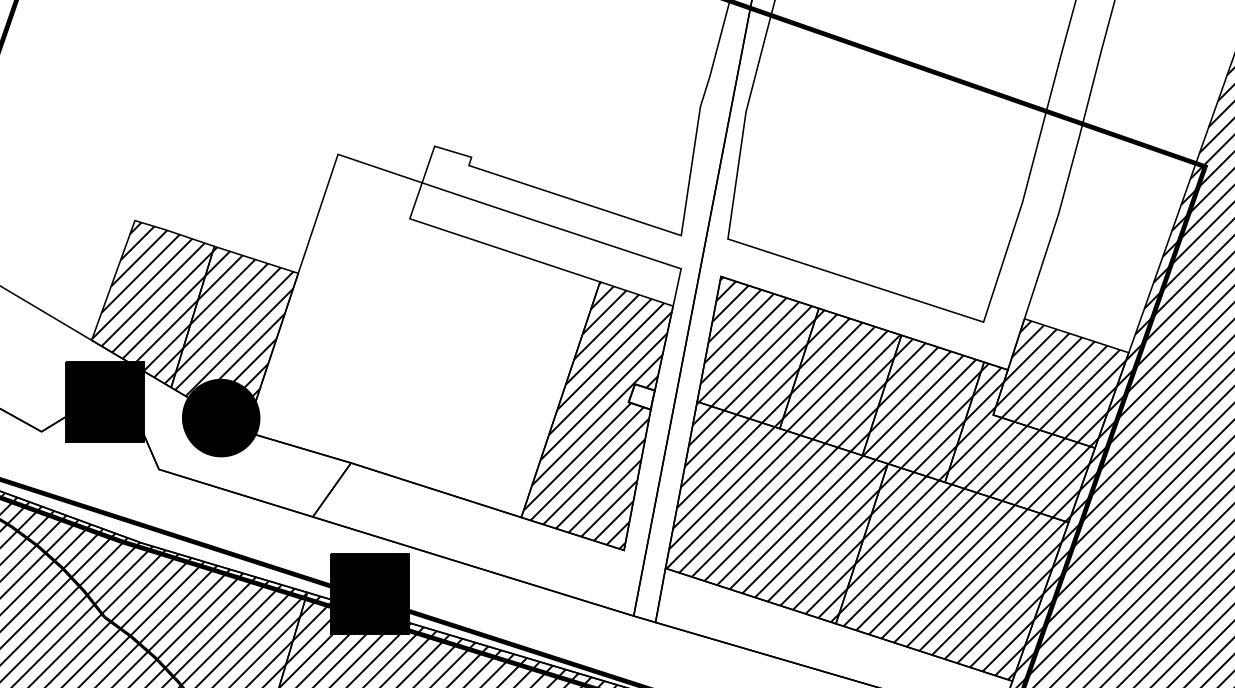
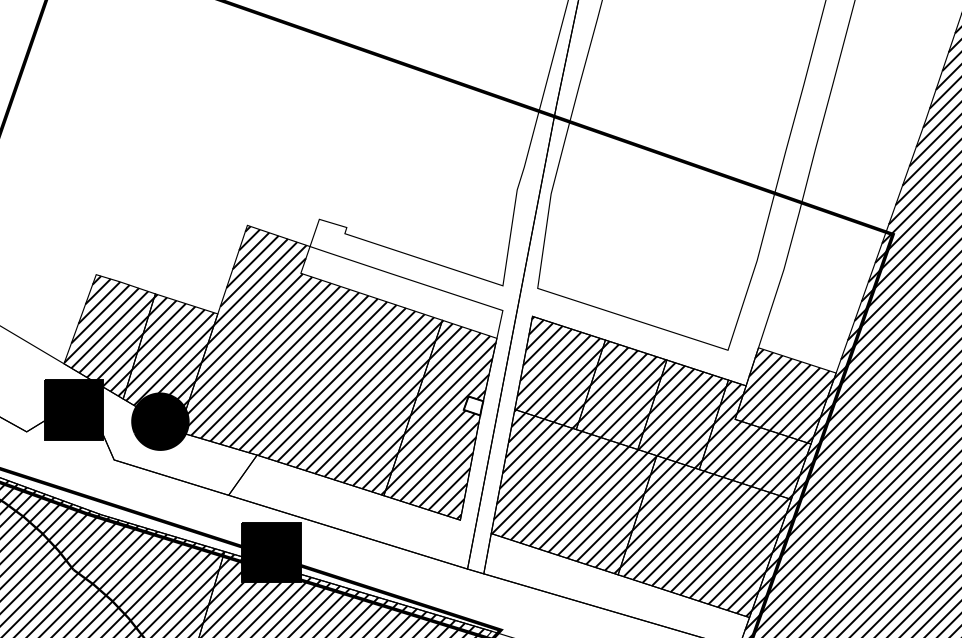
hatch: (424, 335) -> (311, 360), added

